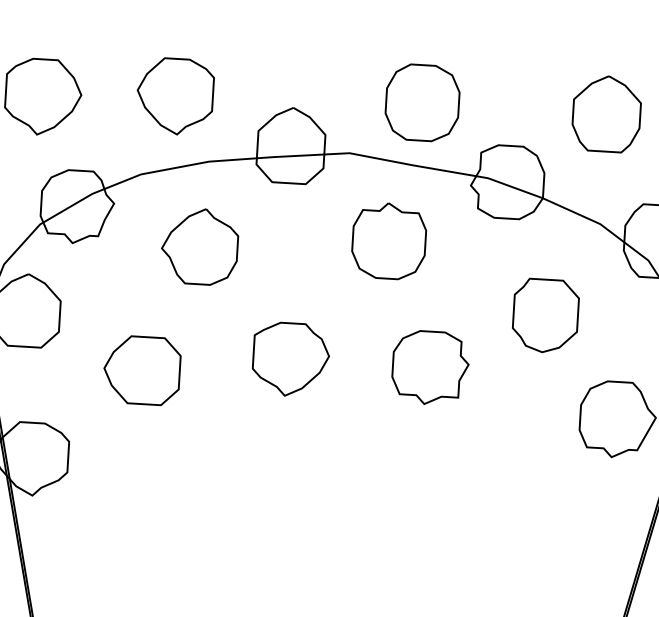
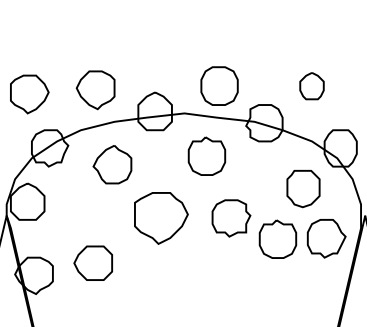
part: (605, 112) -> (311, 85), size x0.7
part: (545, 316) -> (303, 189), moved
part: (291, 359) -> (161, 218), size x1.4
part: (140, 368) -> (92, 262), moved
part: (519, 413) -> (277, 238), added

